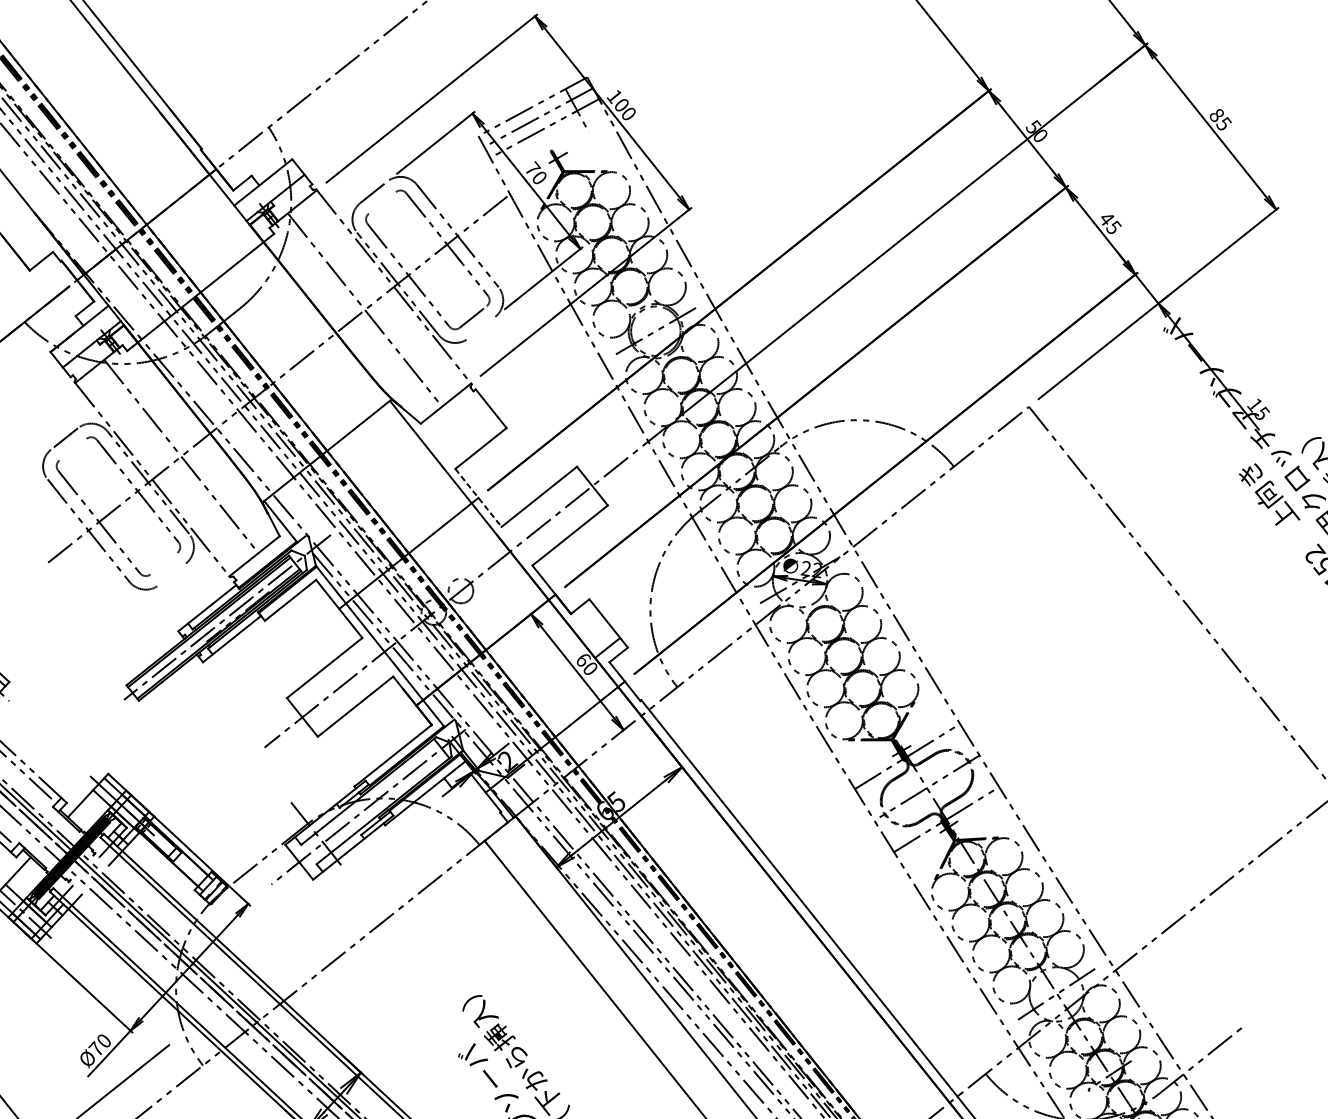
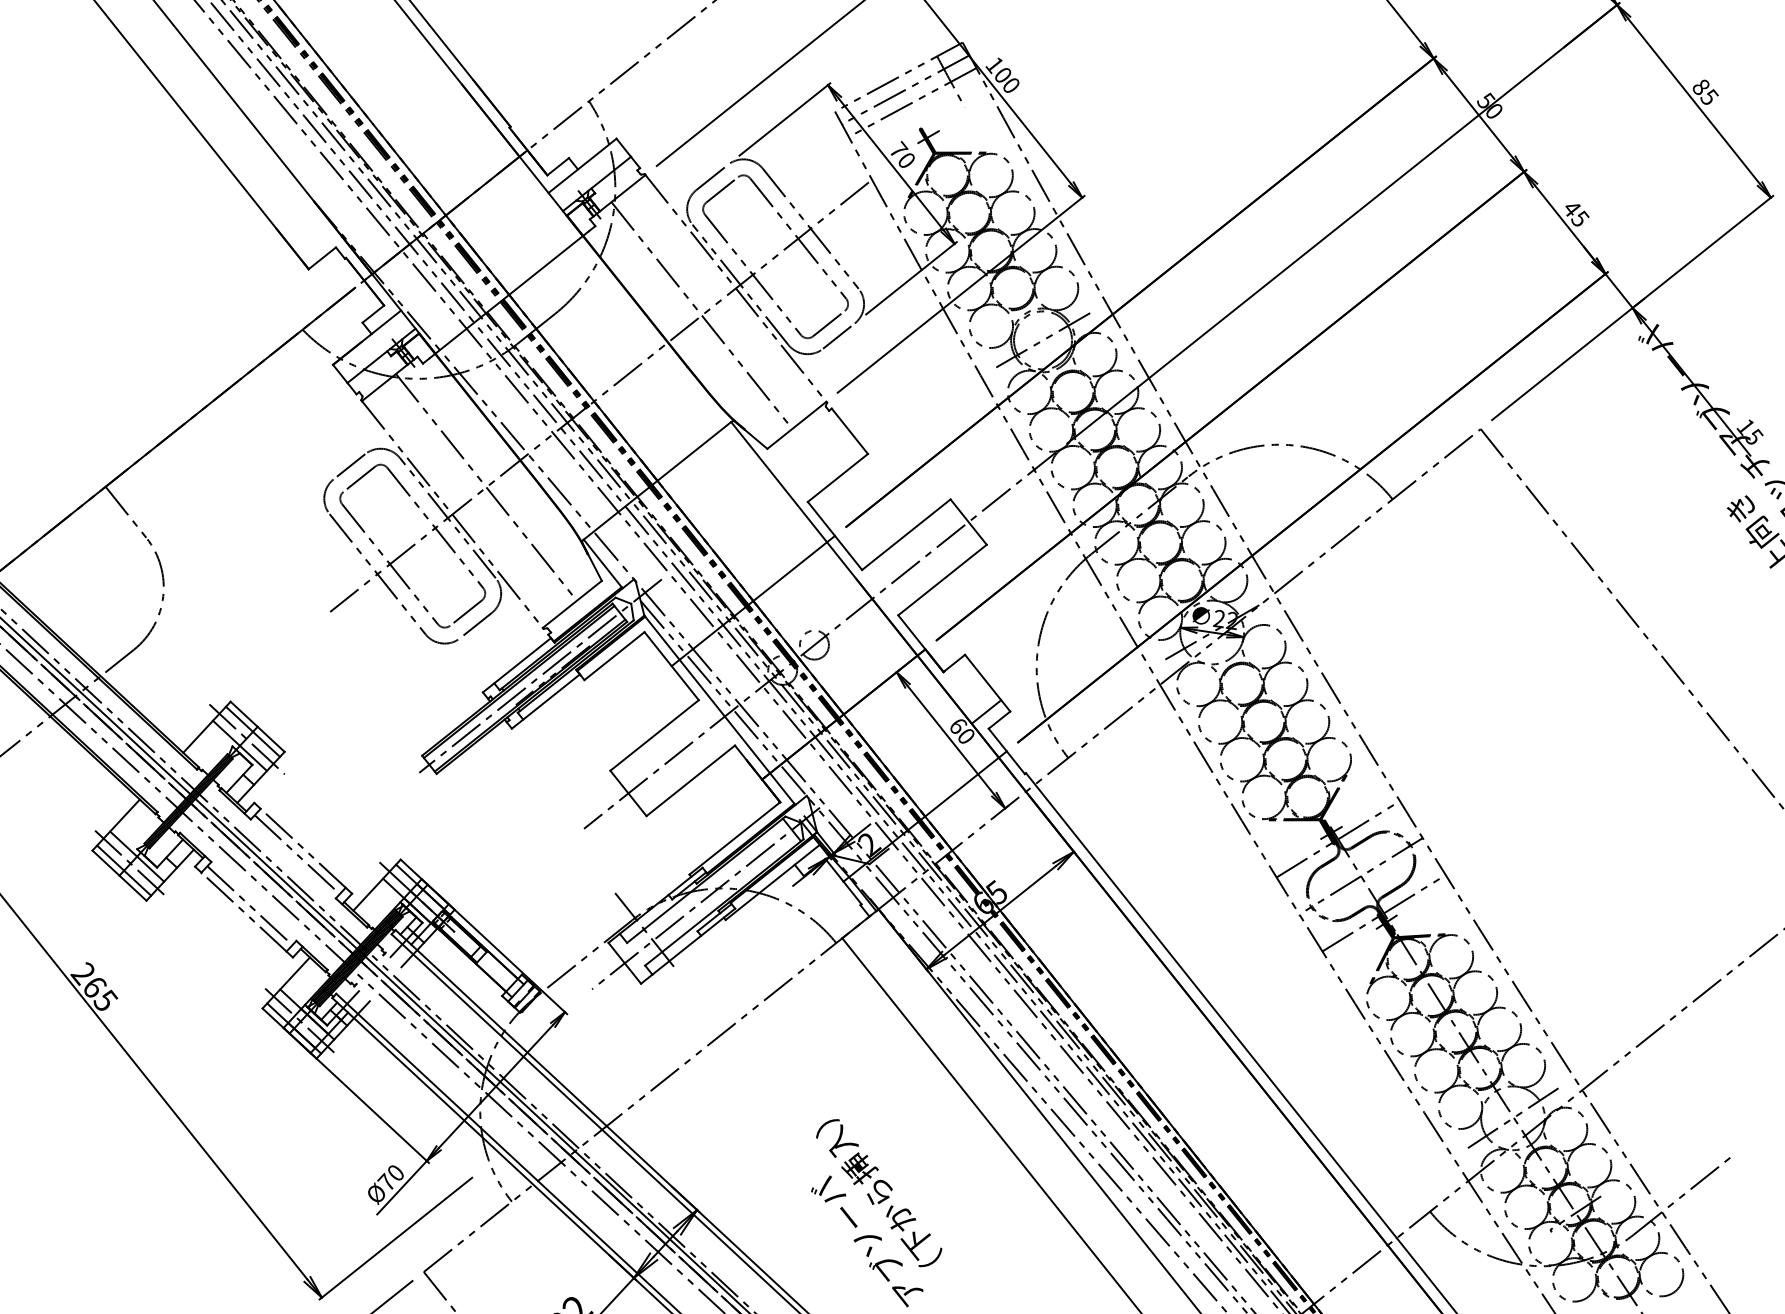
line: (382, 202) -> (722, 189), added
line: (481, 327) -> (838, 335), added
line: (73, 448) -> (359, 478), added
line: (478, 497) -> (834, 535), dashed -> solid
line: (163, 563) -> (465, 612), added
line: (172, 574) -> (475, 625), added

